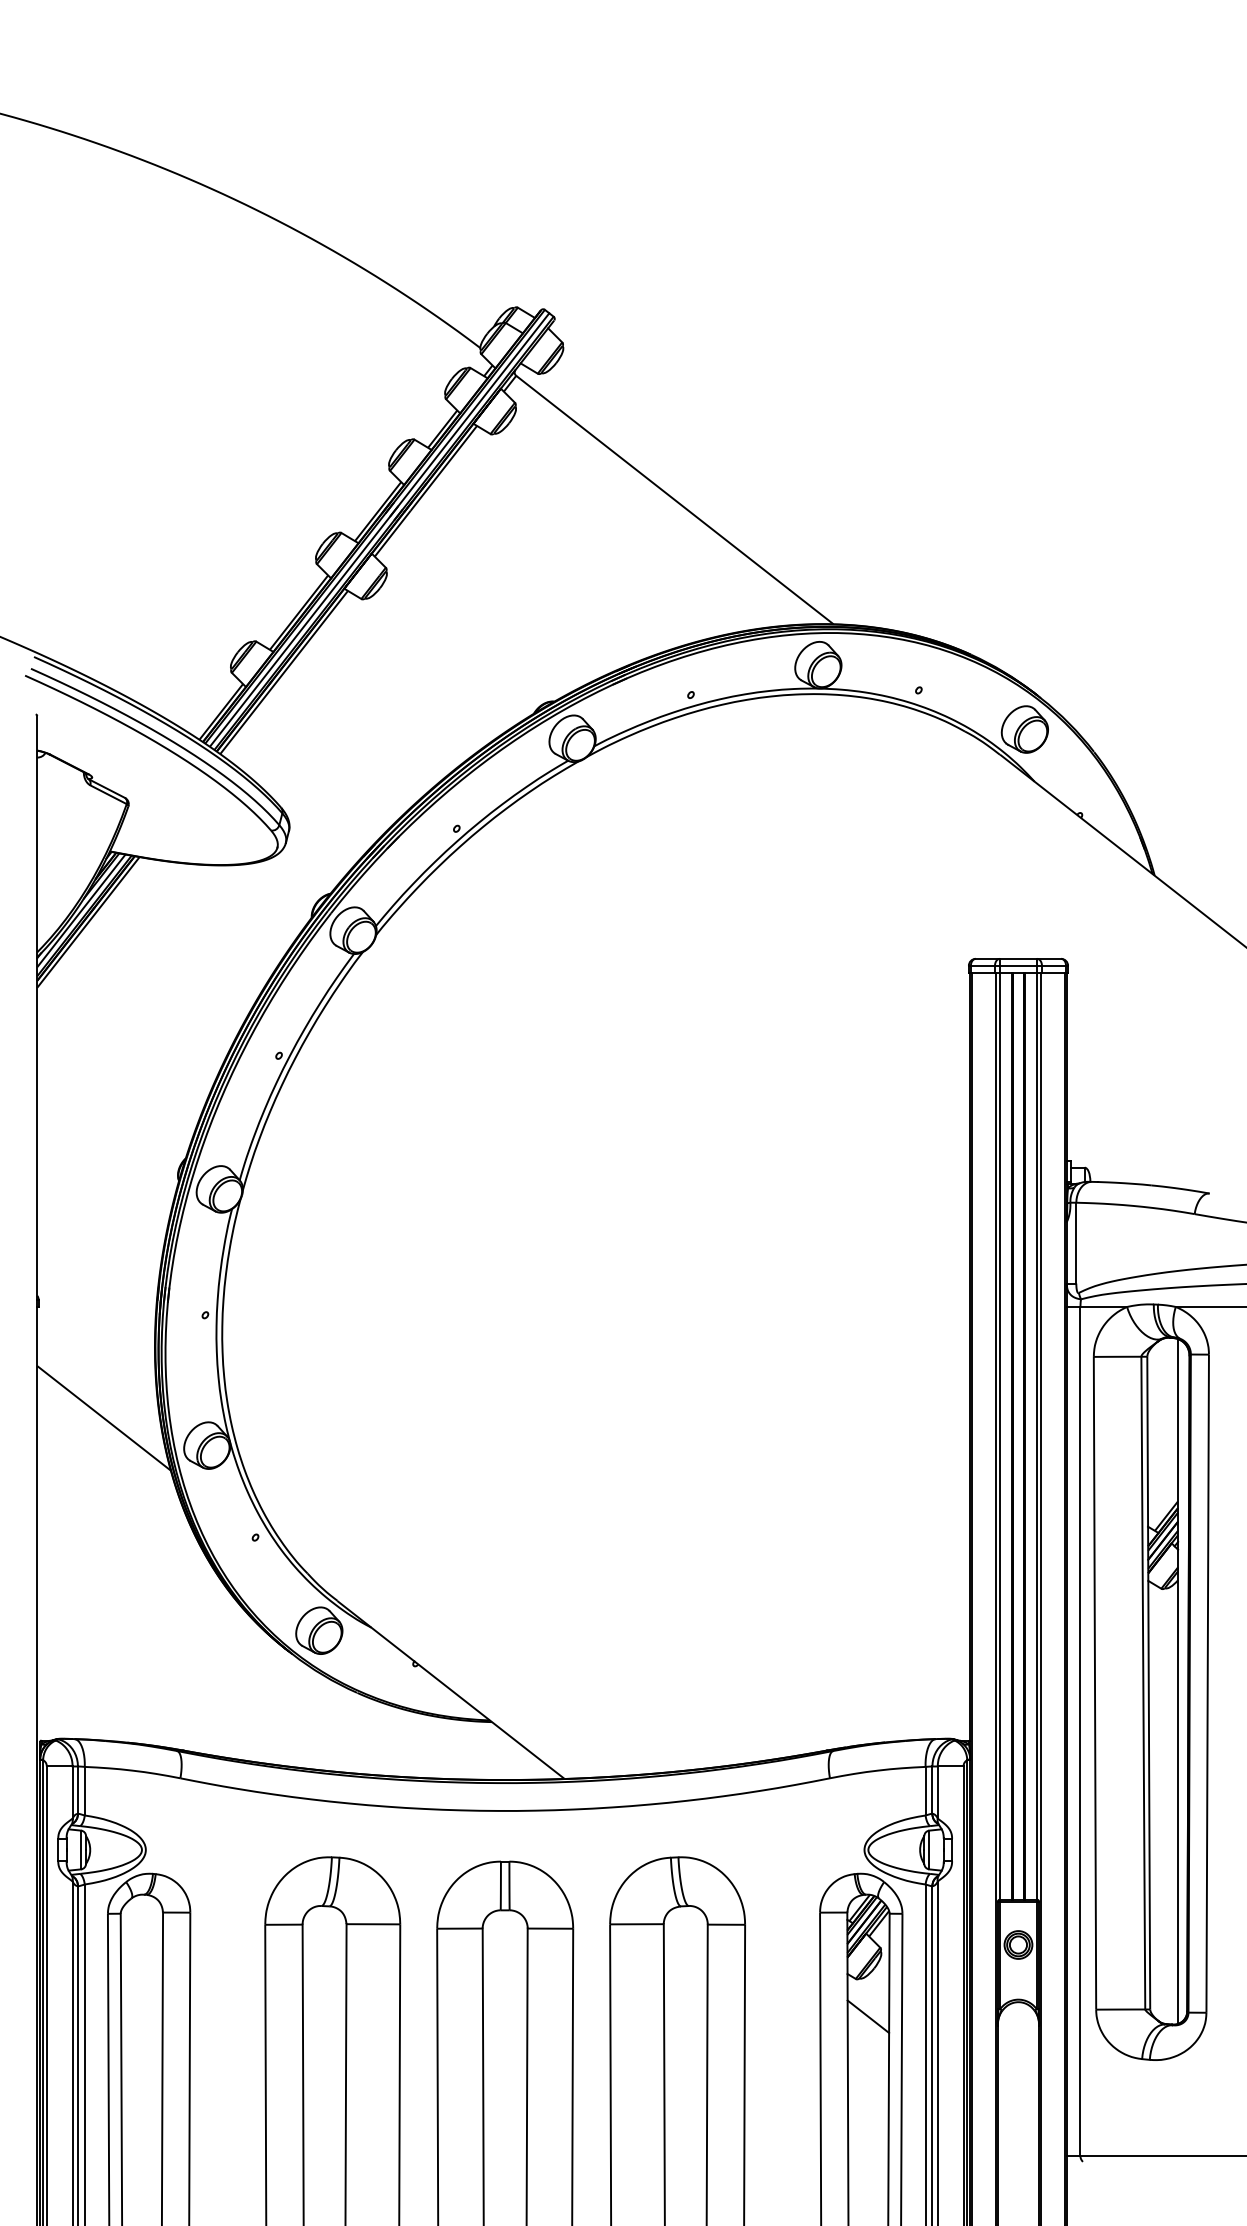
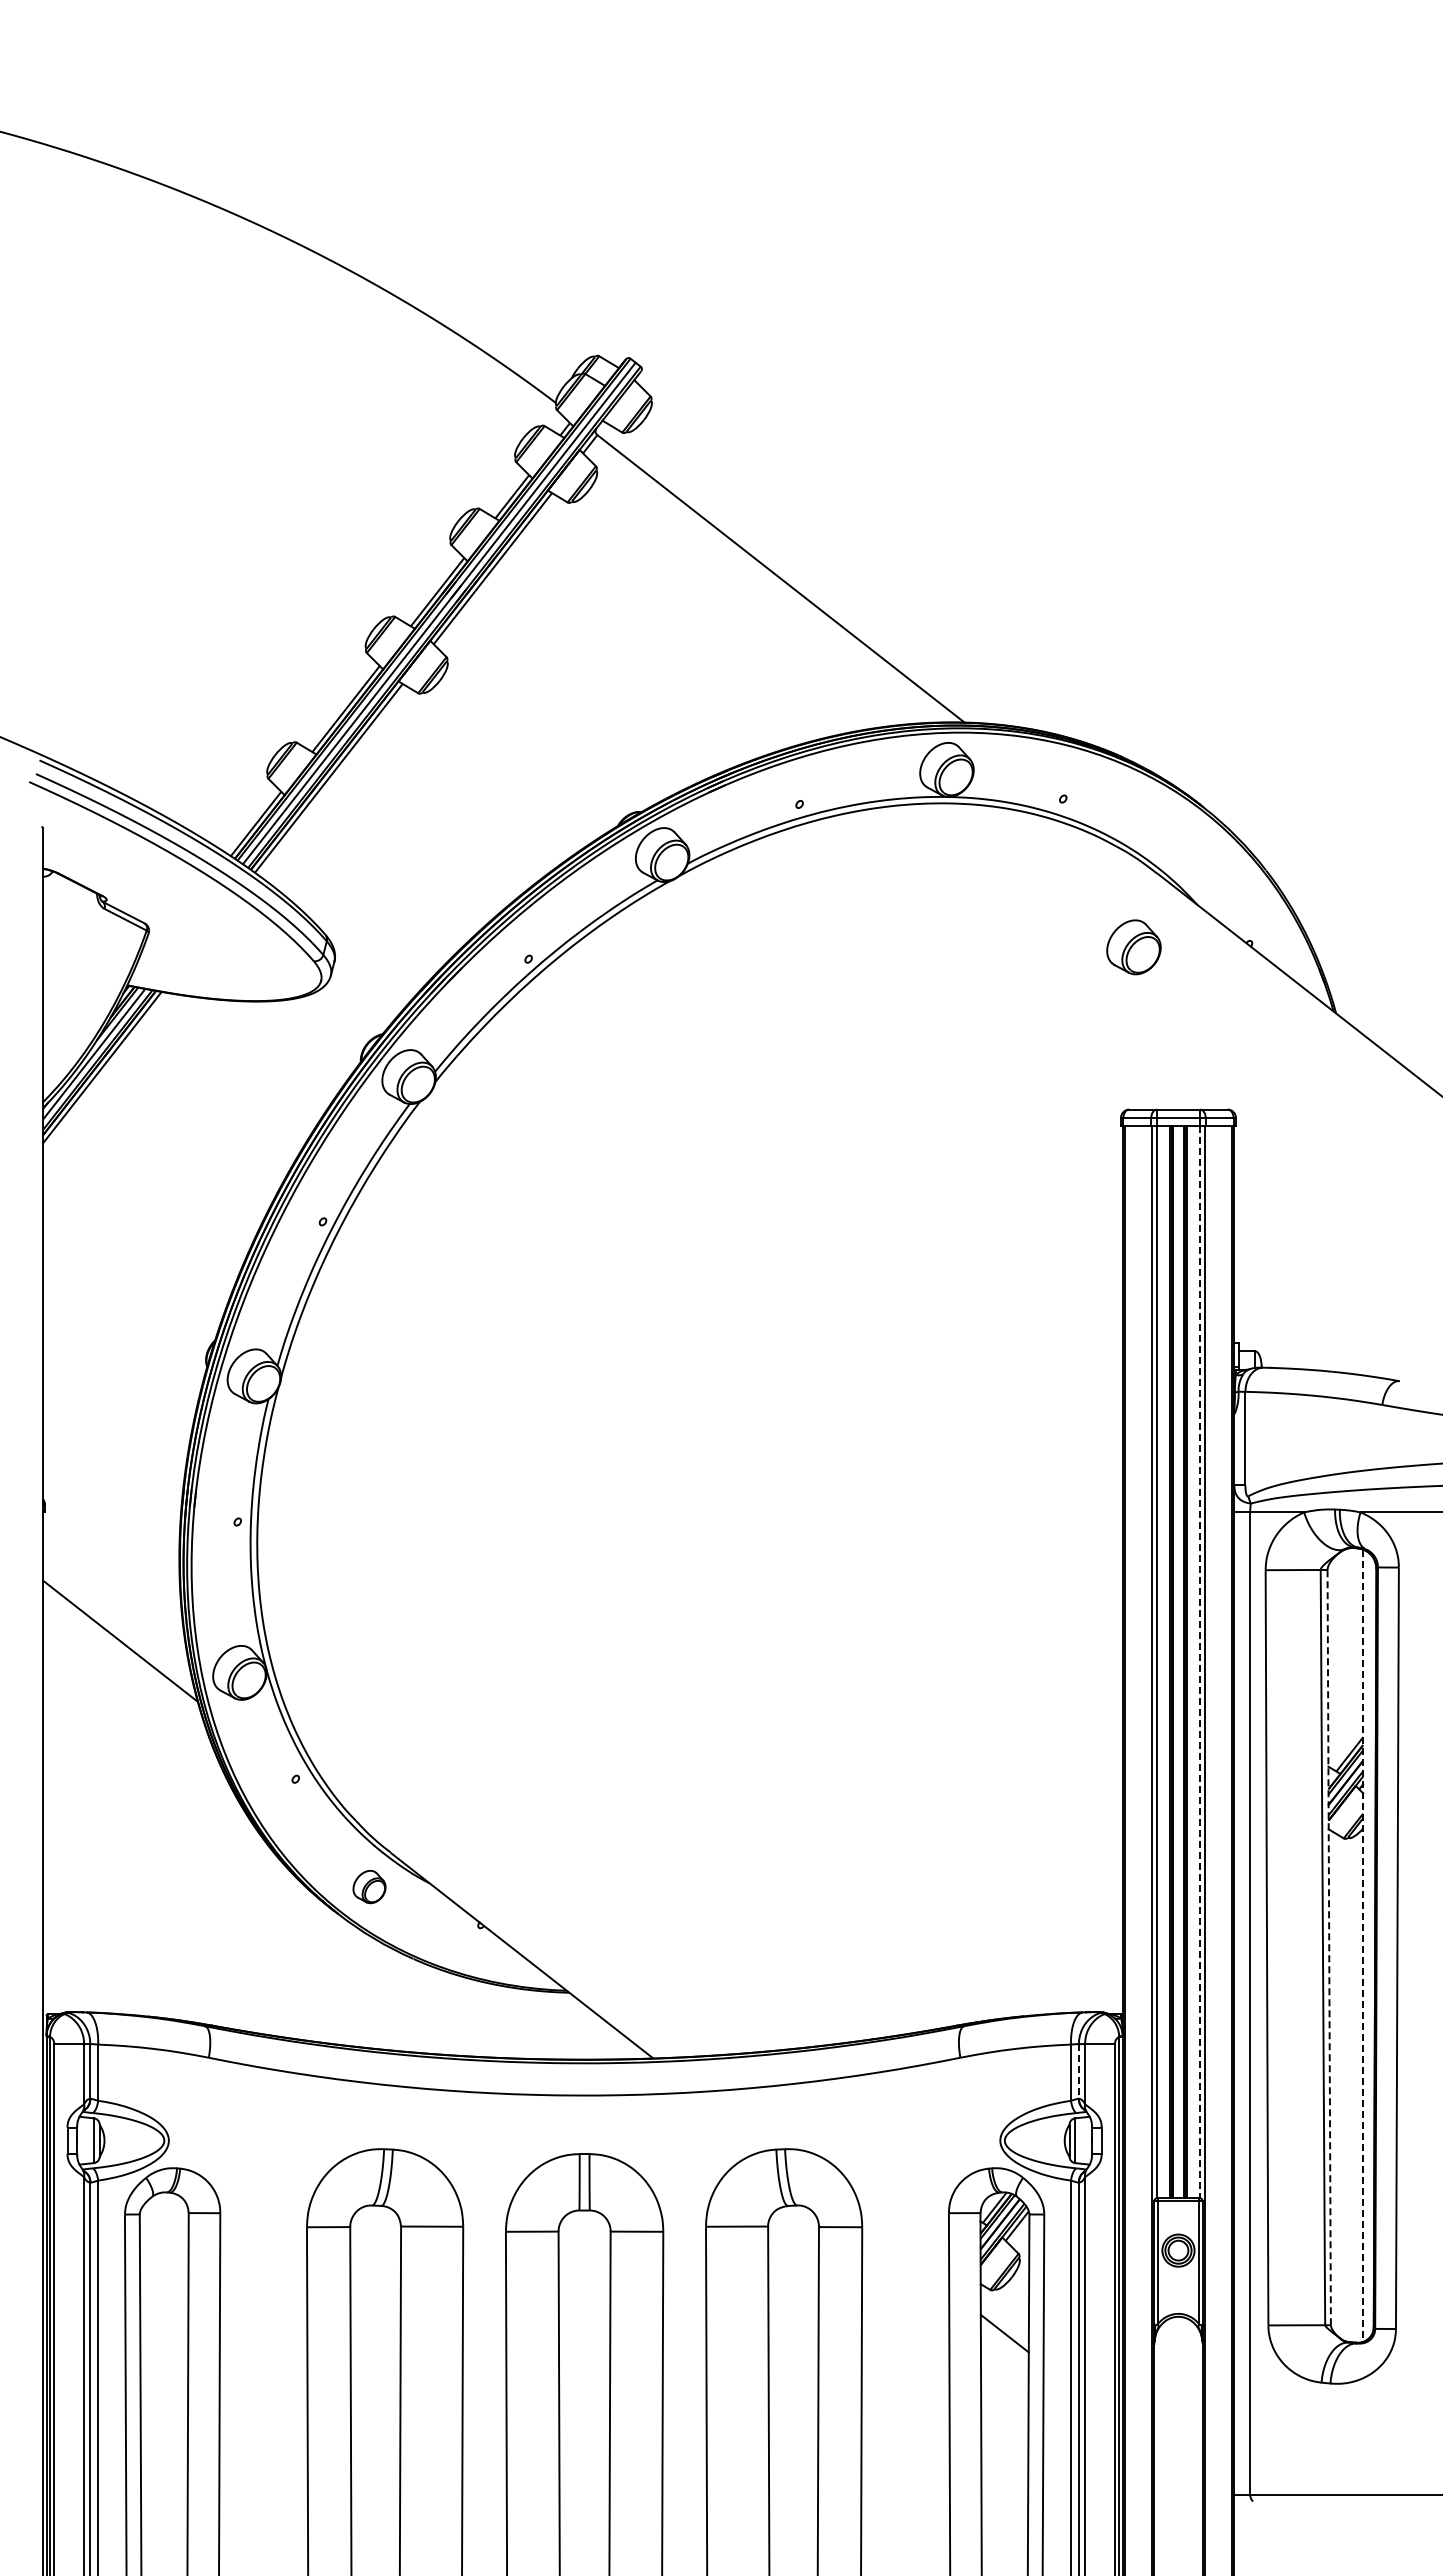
part: (1024, 729) -> (1133, 947), moved
line: (1036, 1436) -> (1199, 1662), solid -> dashed
part: (319, 1630) -> (369, 1886), size x0.6
line: (1178, 1682) -> (1363, 1946), solid -> dashed
line: (1148, 1683) -> (1329, 1948), solid -> dashed
line: (932, 1790) -> (1078, 2071), solid -> dashed

